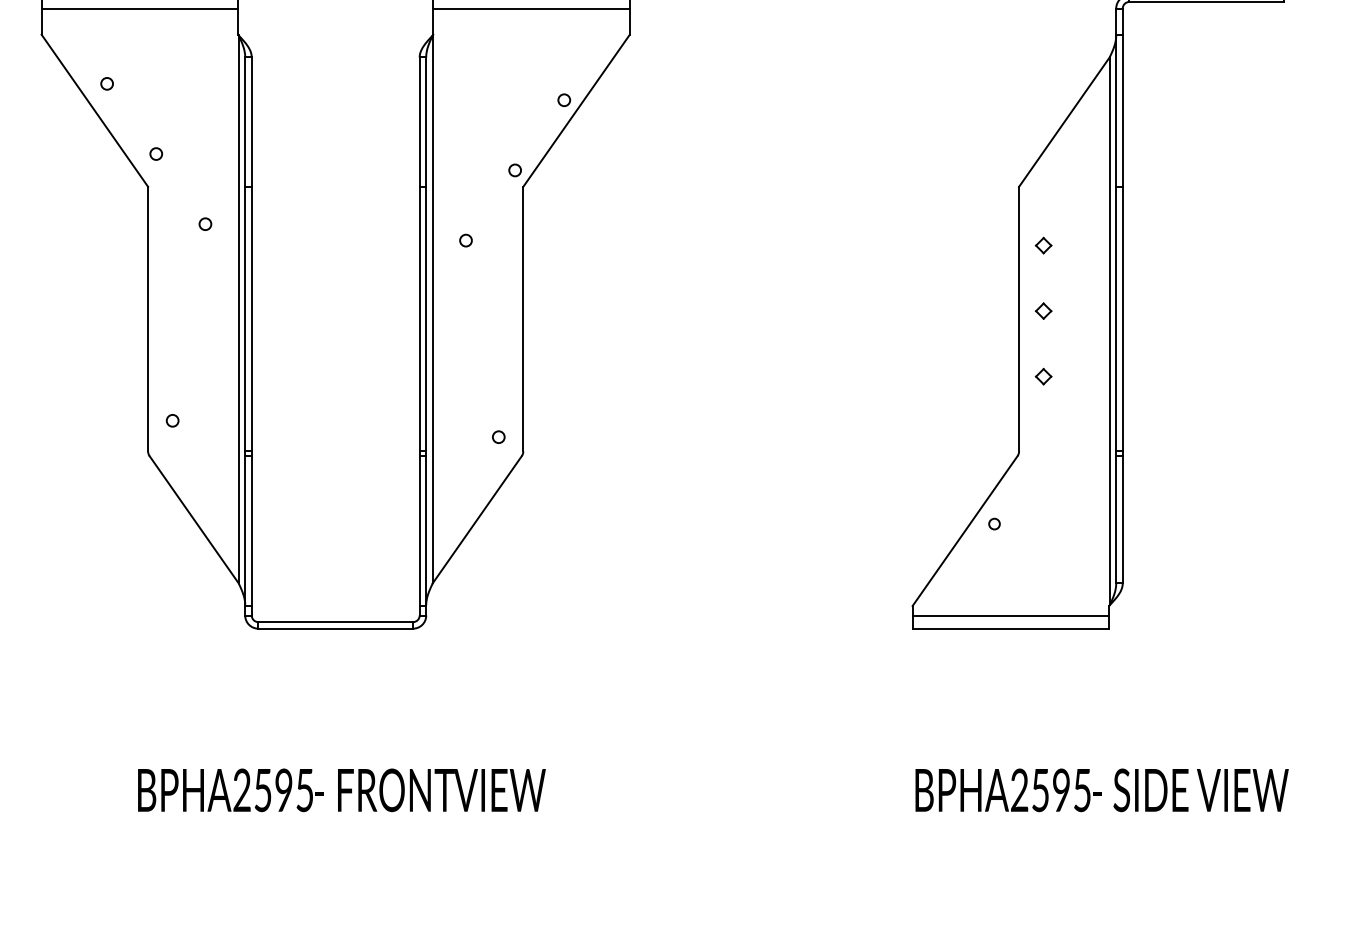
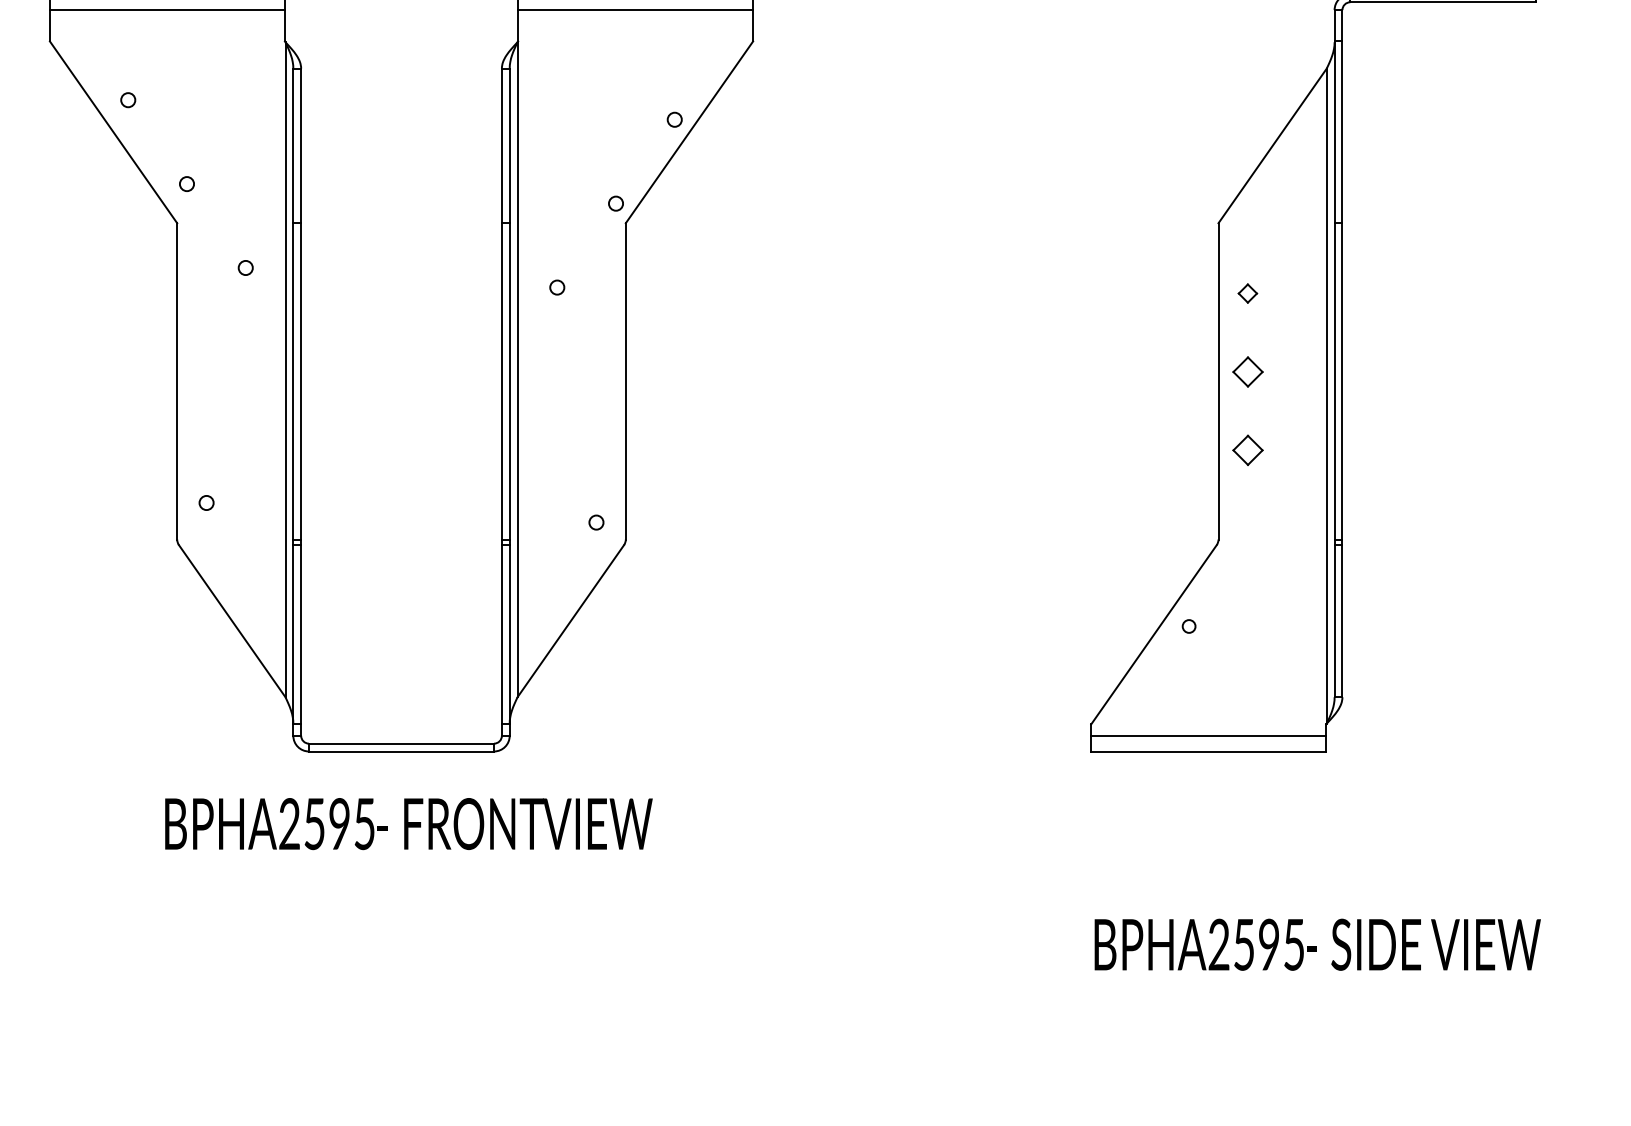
part: (1043, 310) -> (1247, 371), size x1.6
part: (1043, 376) -> (1247, 450), size x1.6
text: (341, 790) -> (408, 824), moved

